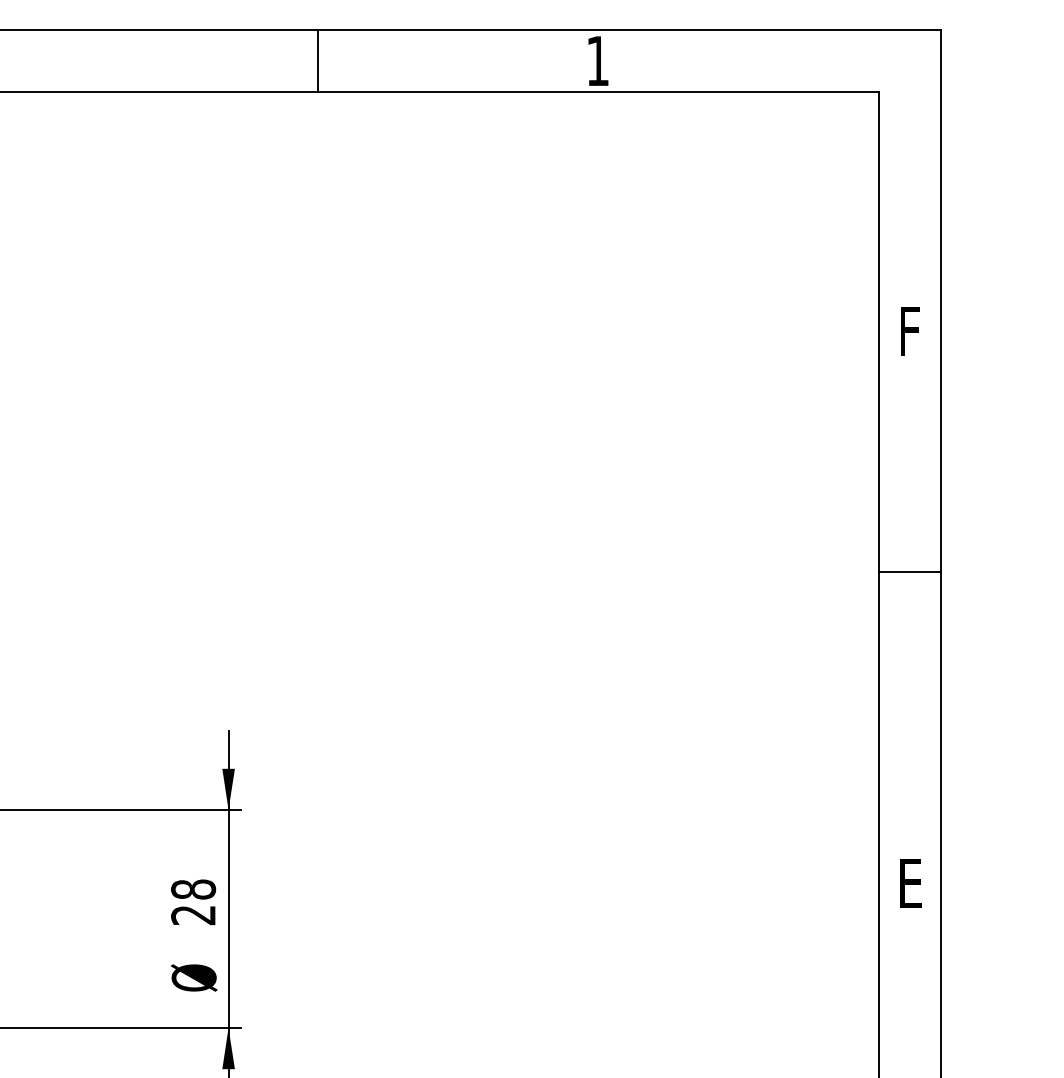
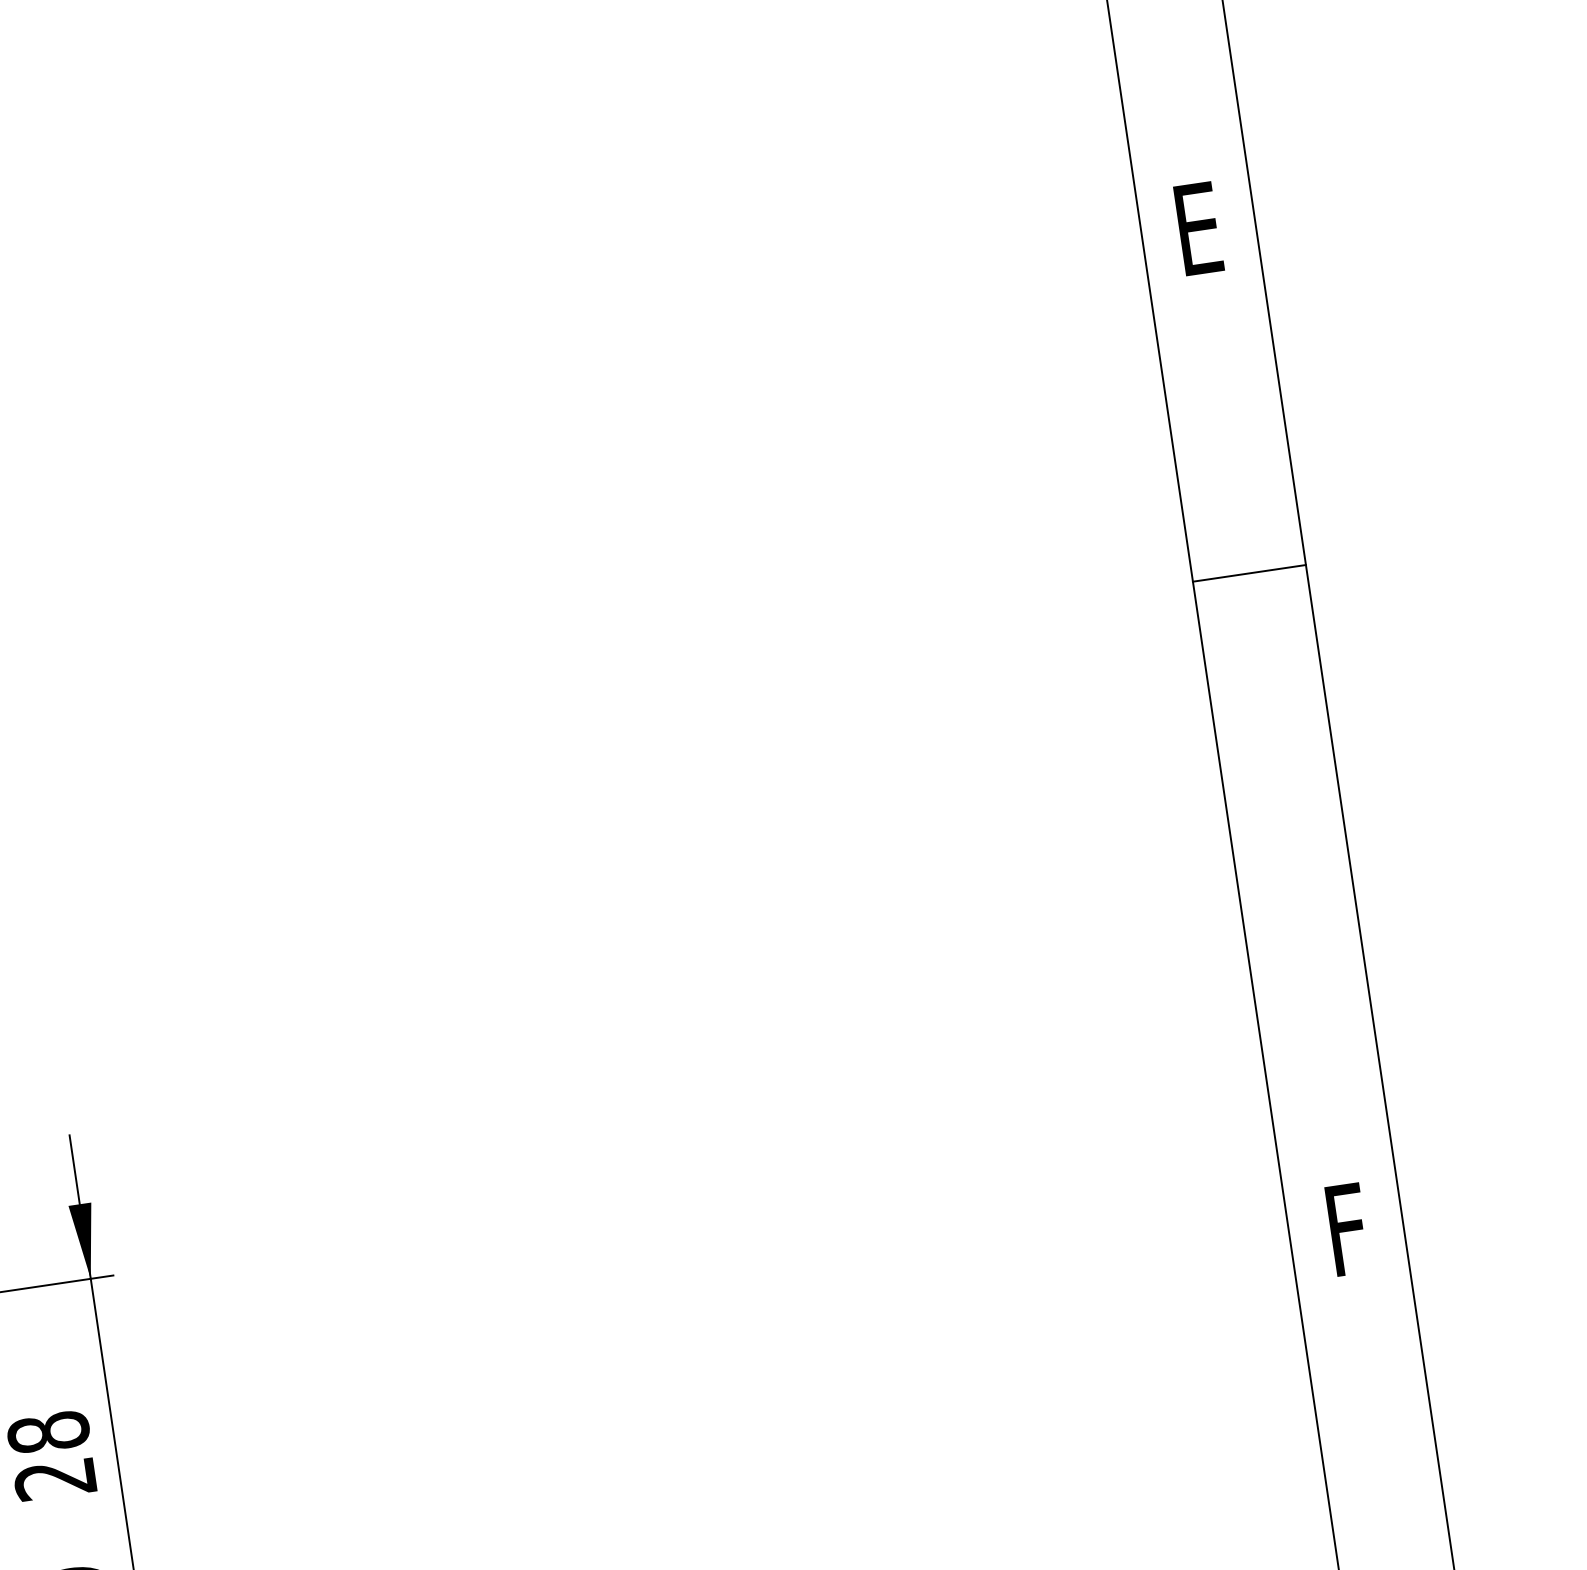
text: (910, 331) -> (1199, 228), F -> E
line: (909, 571) -> (1248, 573), moved
text: (910, 883) -> (1347, 1229), E -> F

